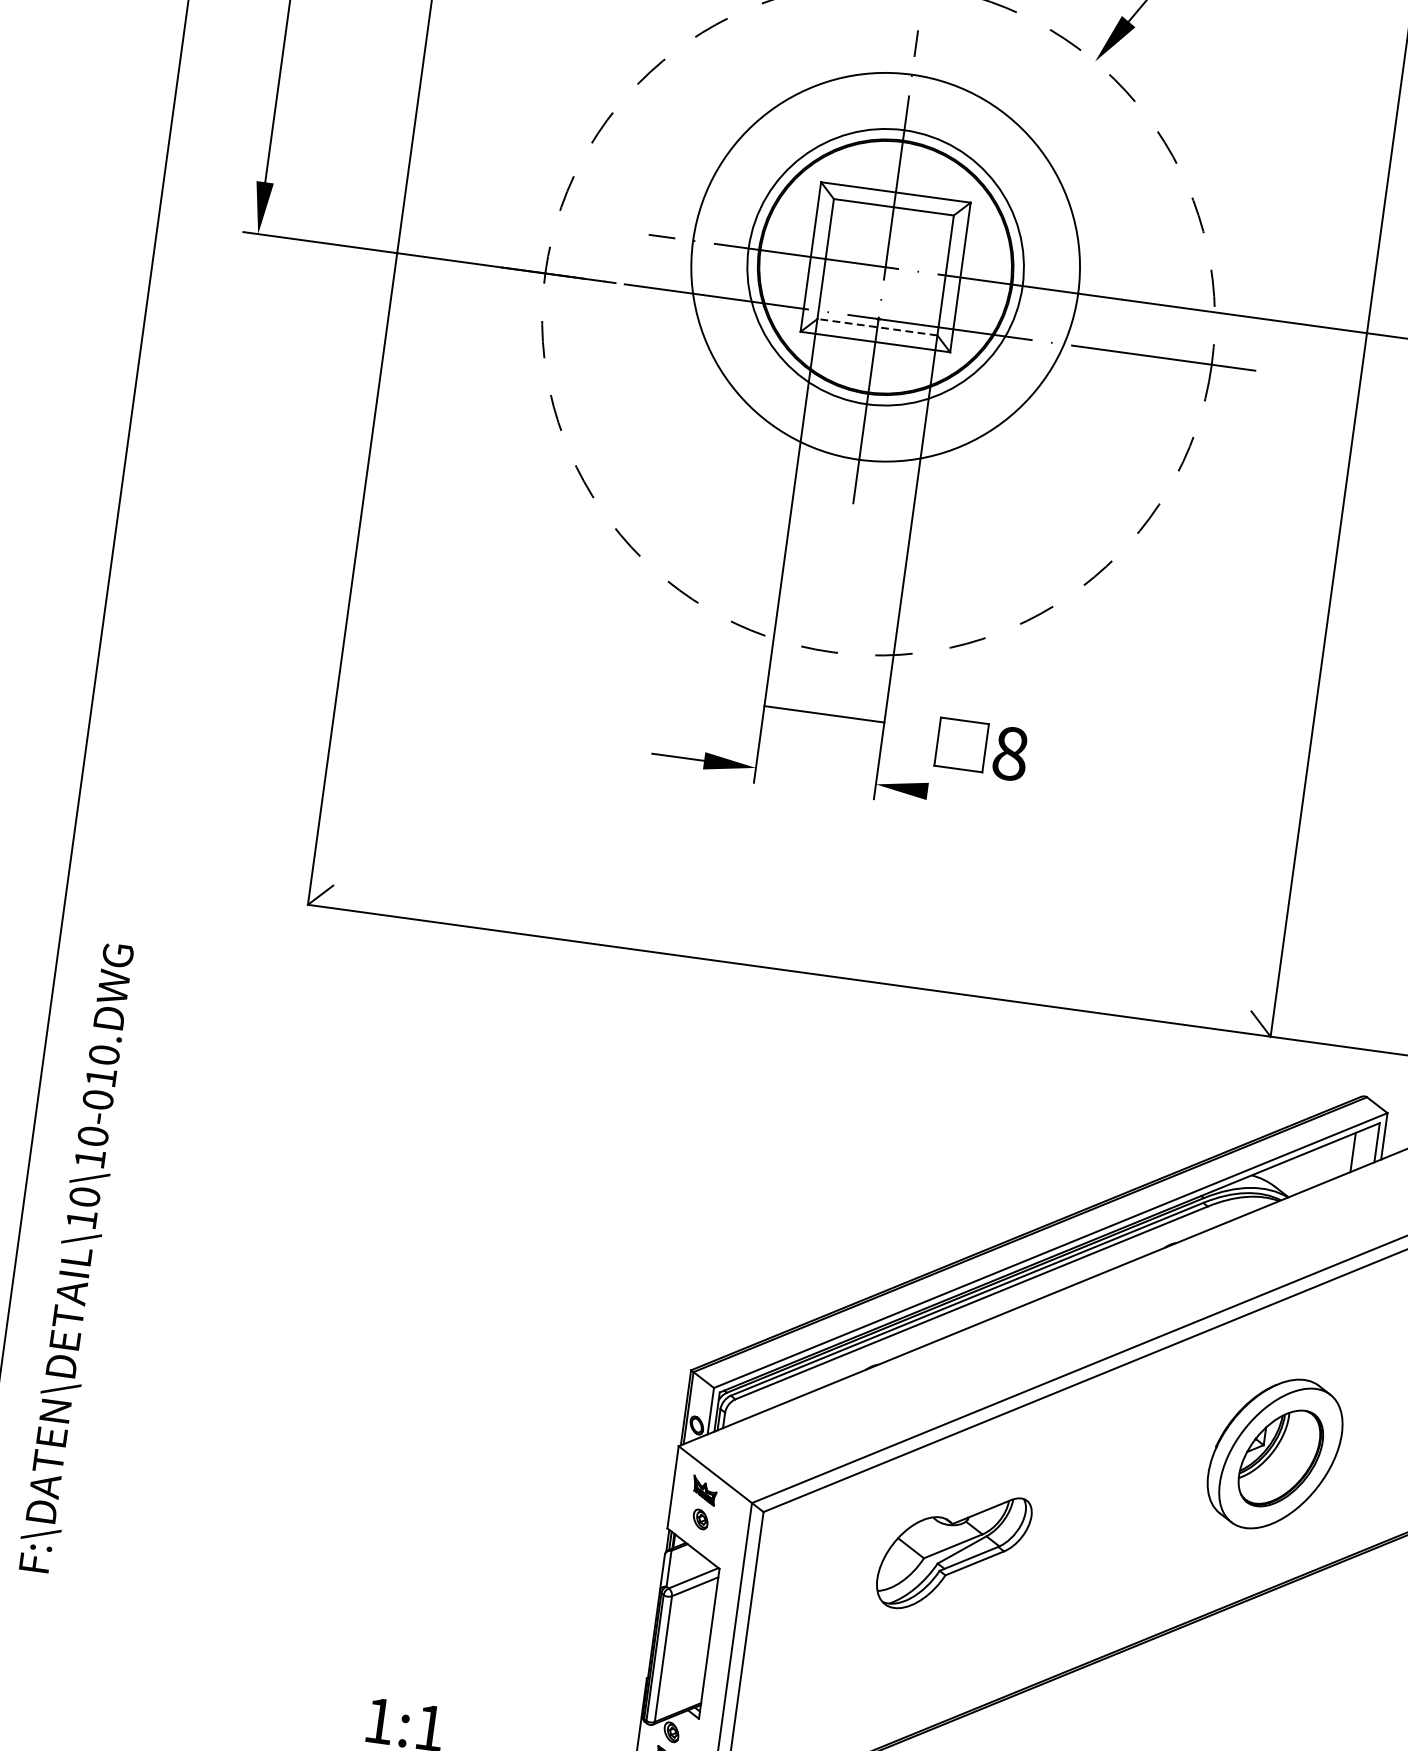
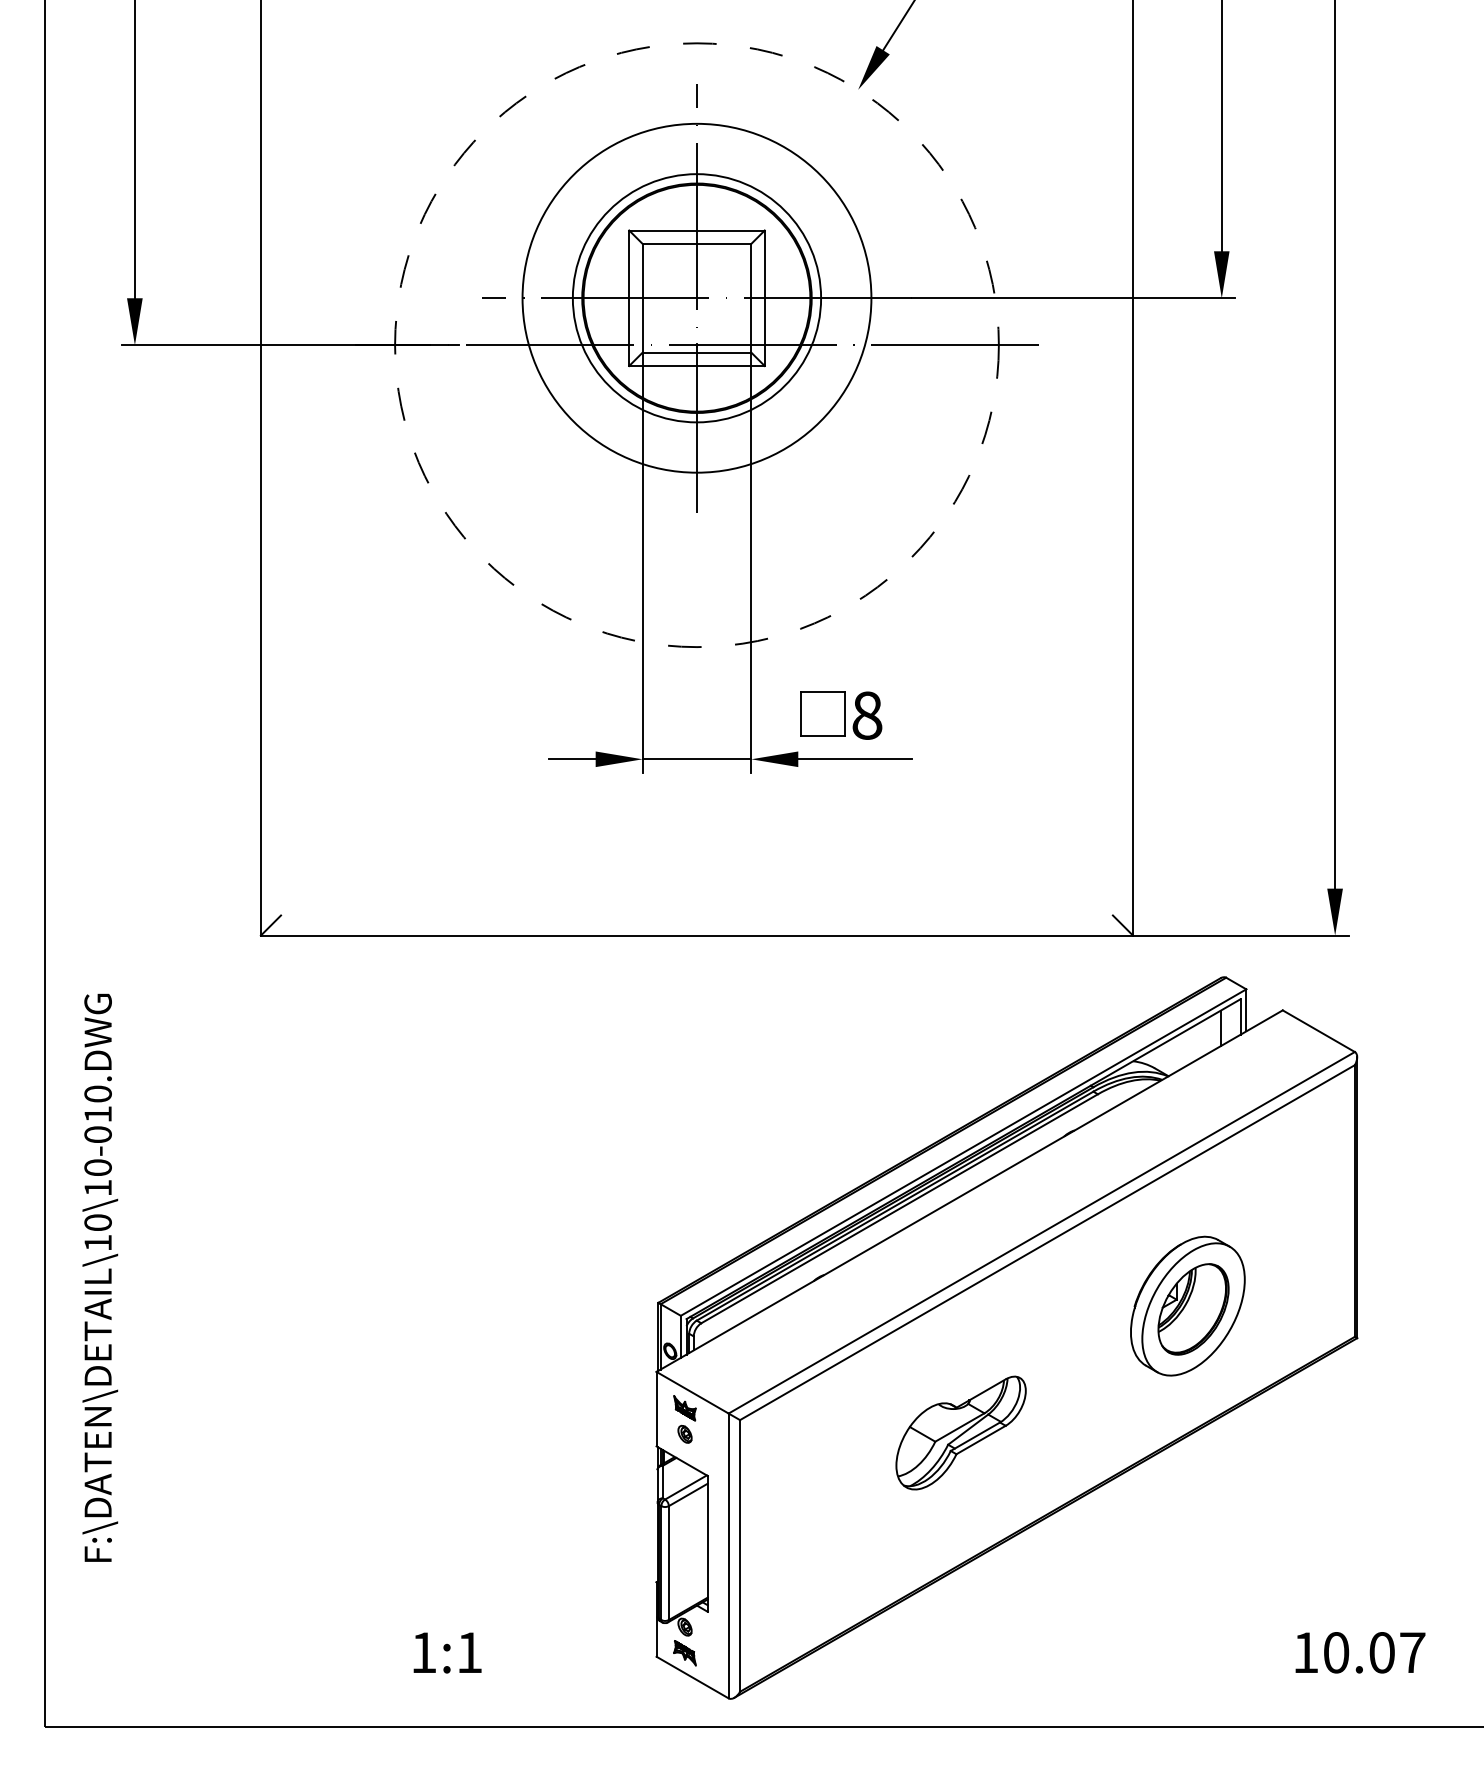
line: (876, 327) -> (696, 352), dashed -> solid
line: (823, 714) -> (696, 759), moved
line: (989, 800) -> (854, 759), added
part: (953, 1551) -> (960, 1432), moved

